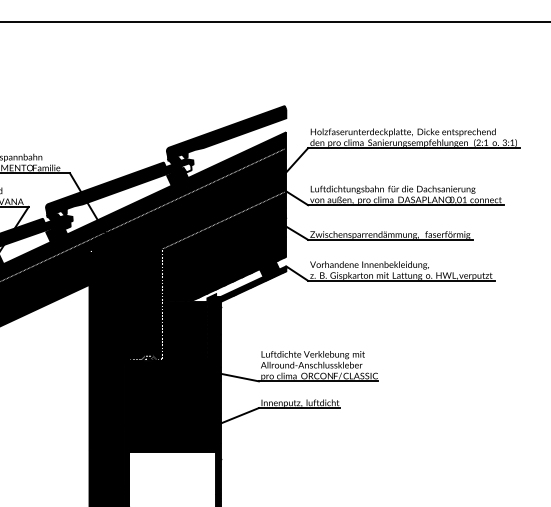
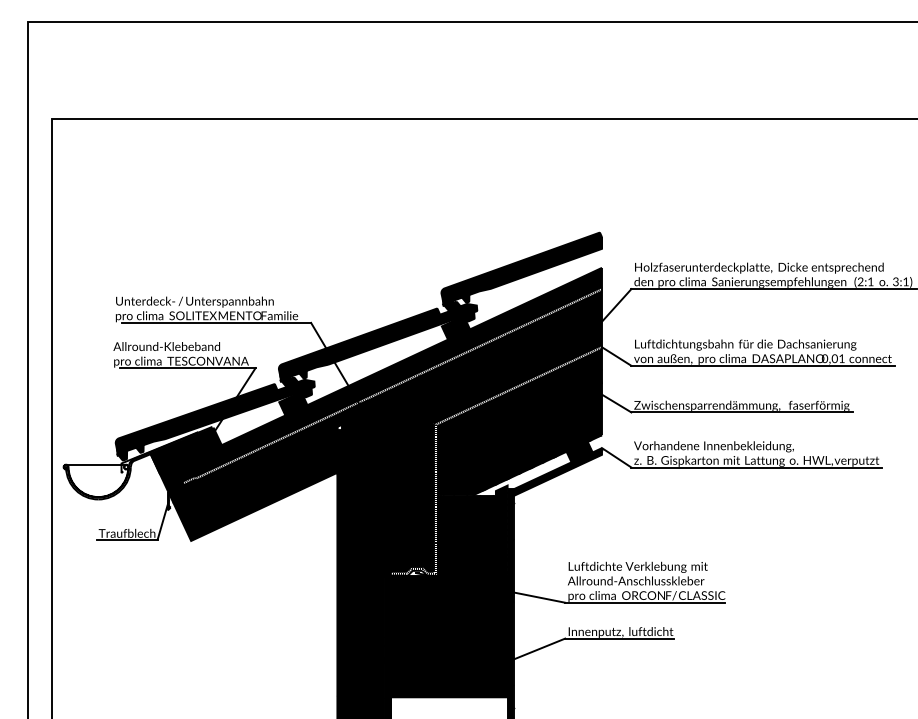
fill: (186, 167) -> (467, 315), added

